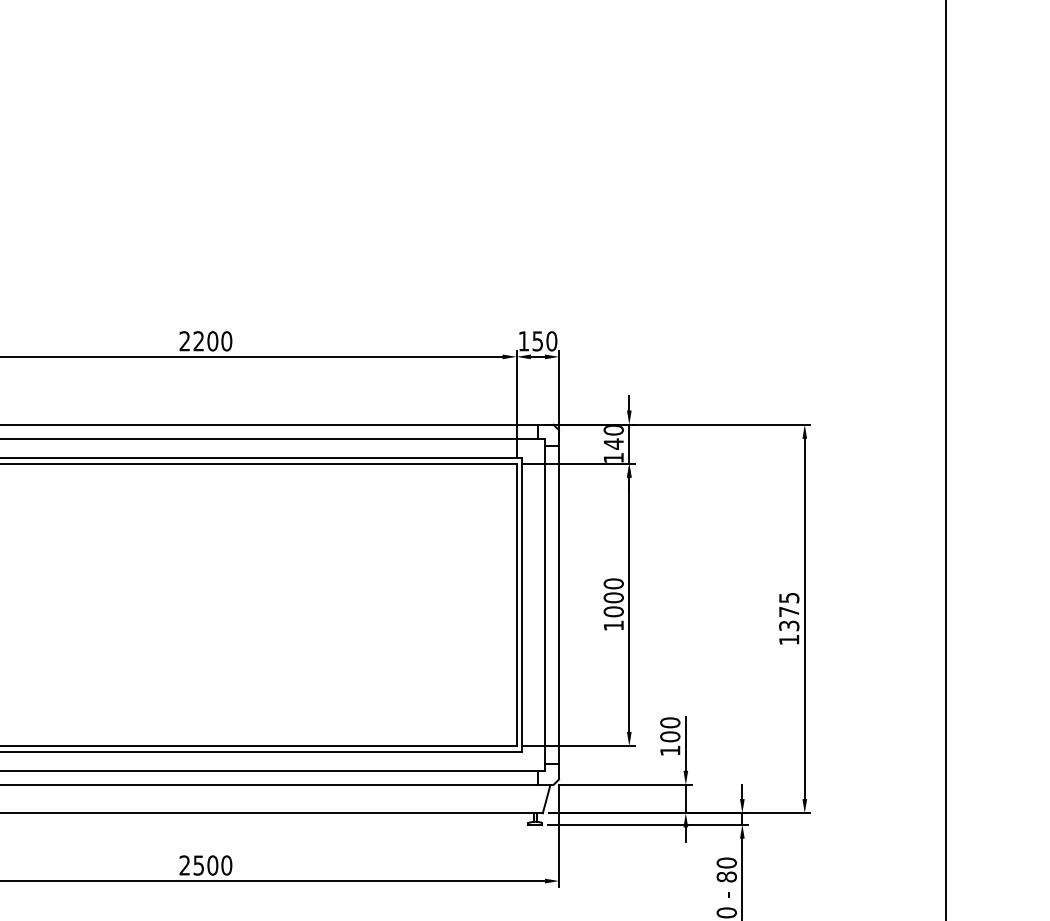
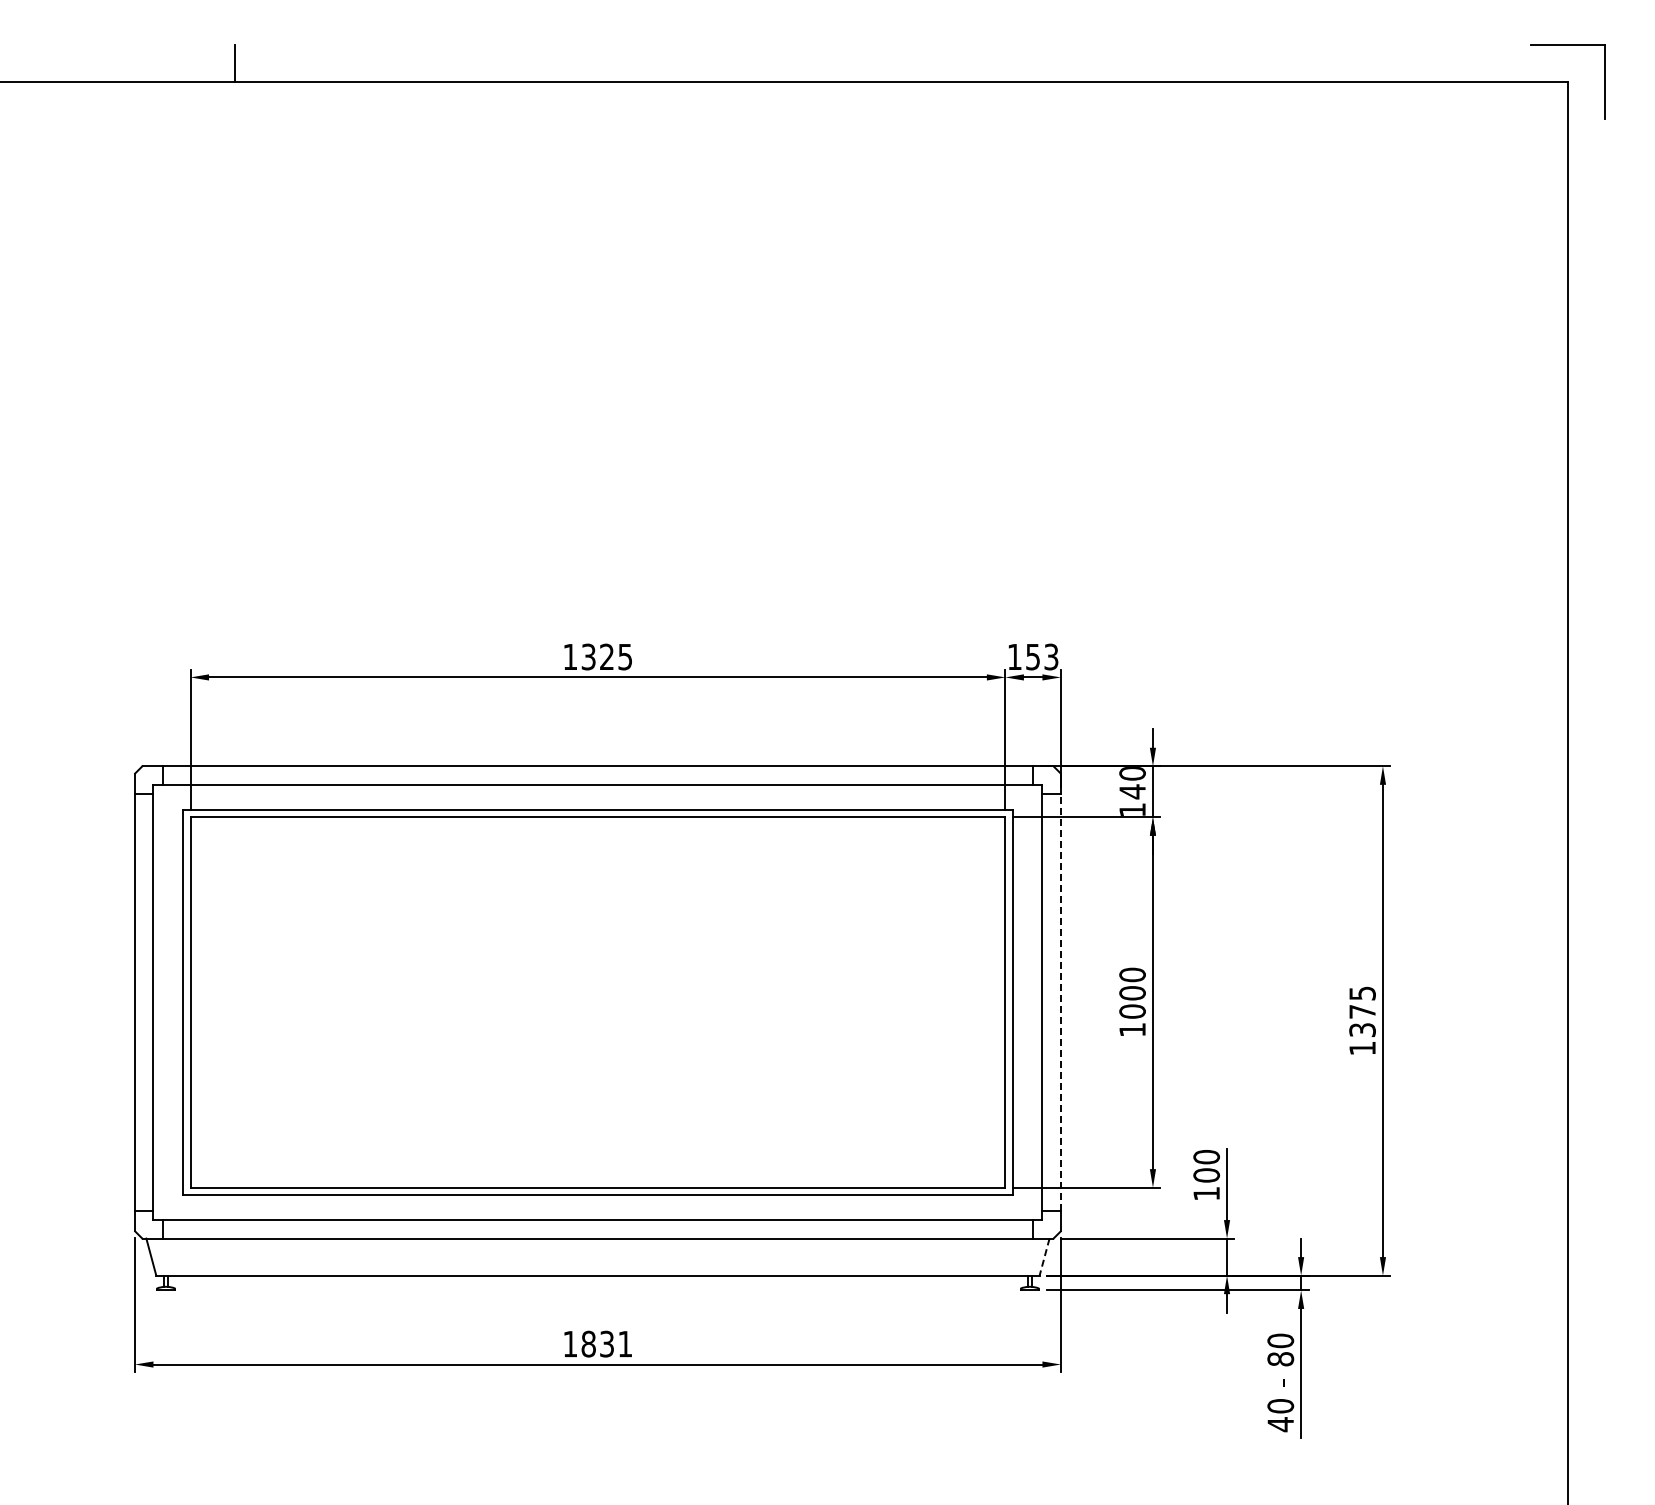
text: (205, 340) -> (597, 656), 2200 -> 1325
text: (551, 340) -> (1051, 656), 150 -> 153
line: (558, 604) -> (1060, 1001), solid -> dashed
line: (546, 799) -> (1044, 1257), solid -> dashed
text: (205, 865) -> (597, 1343), 2500 -> 1831

